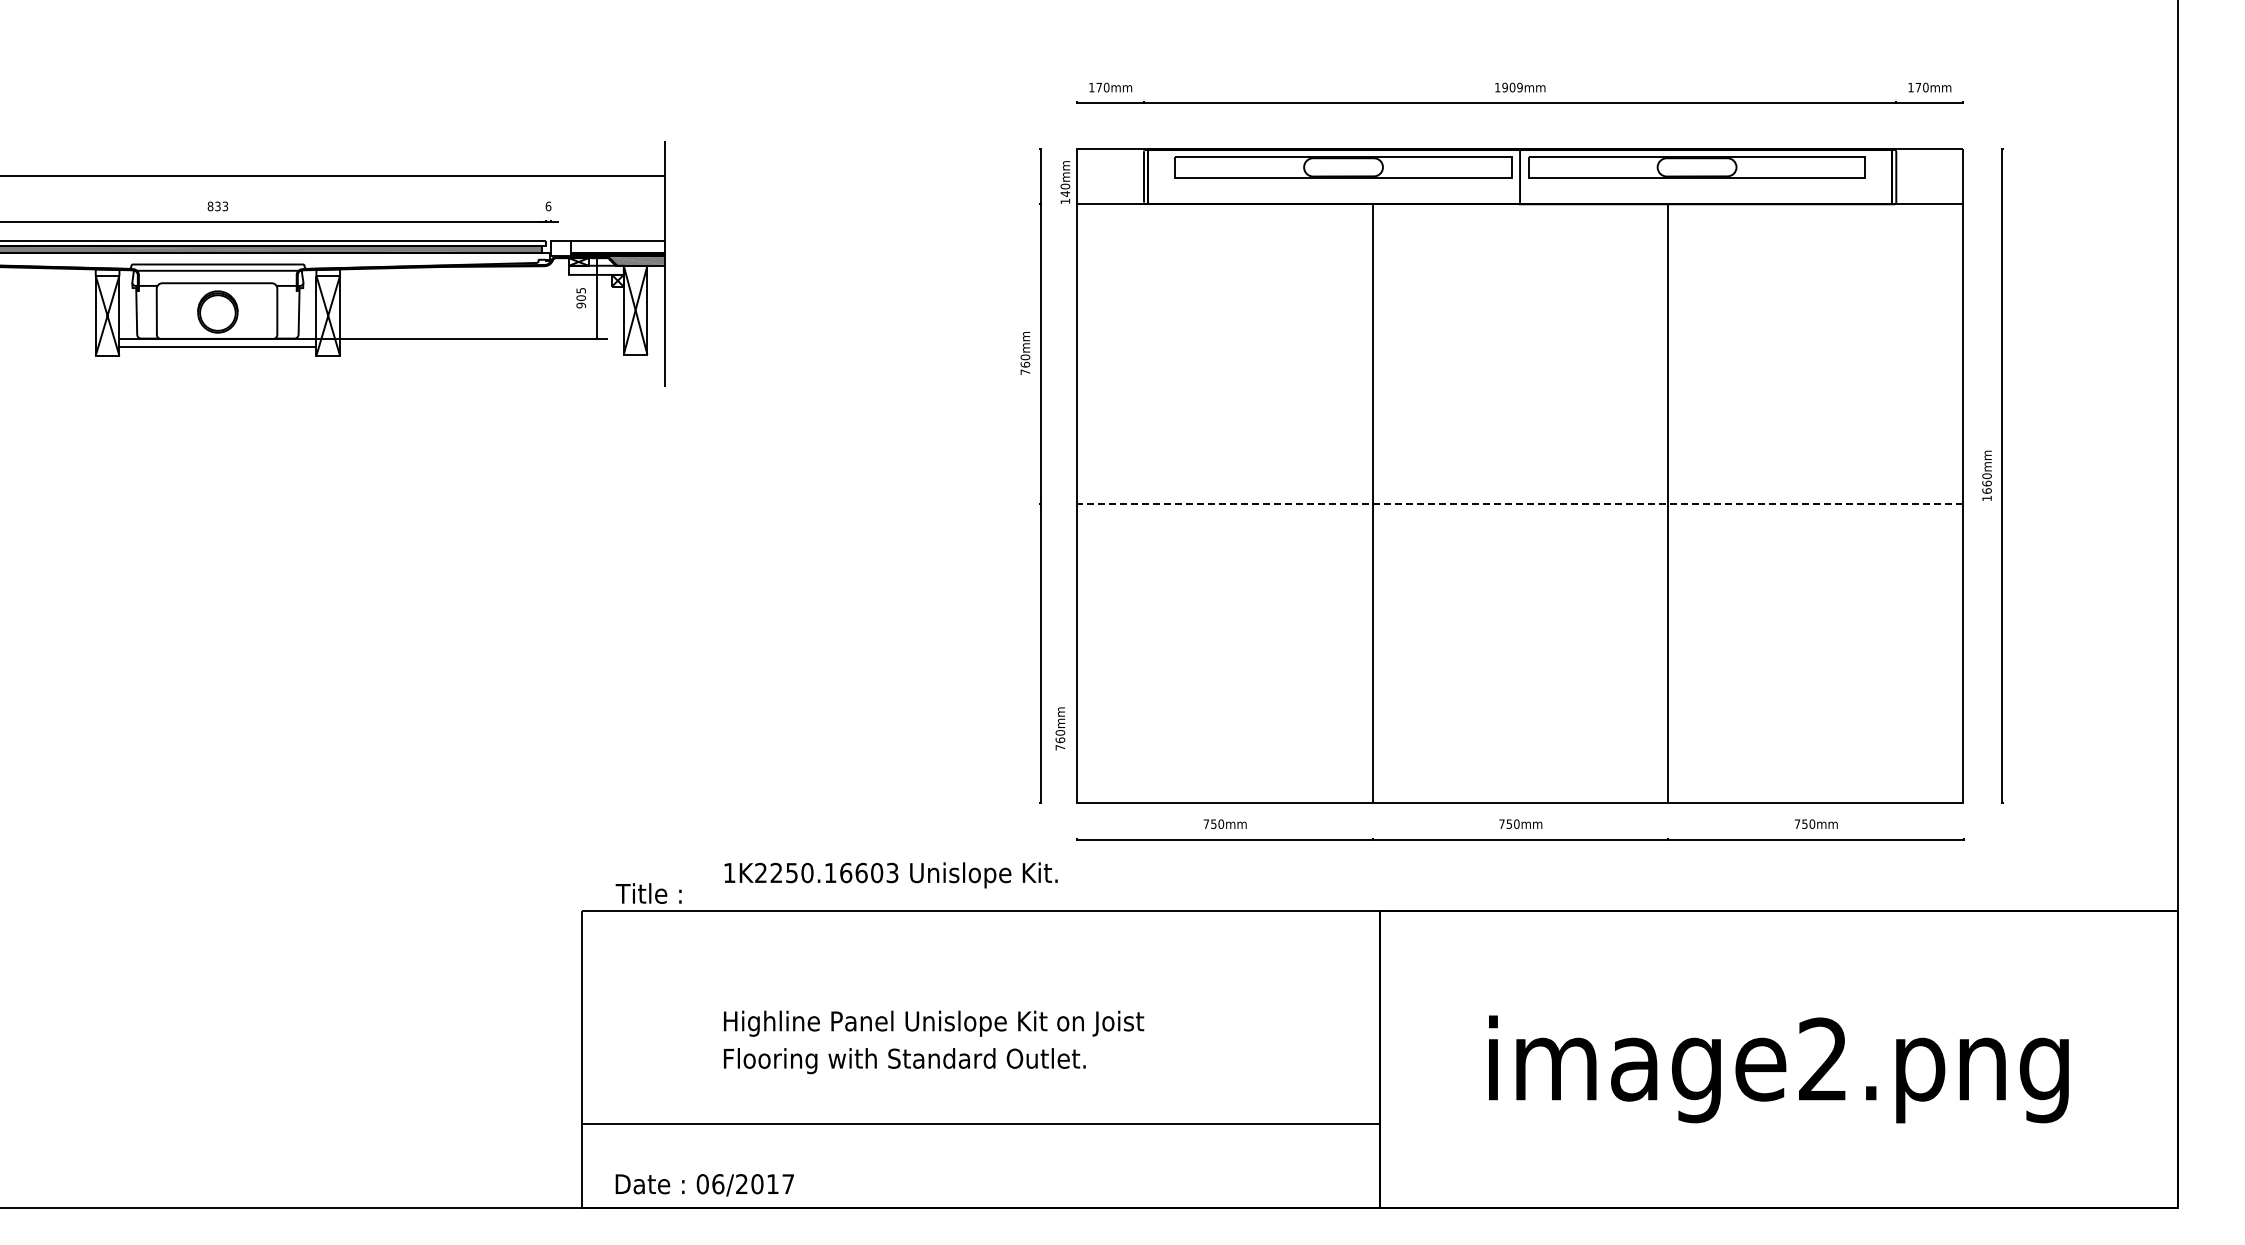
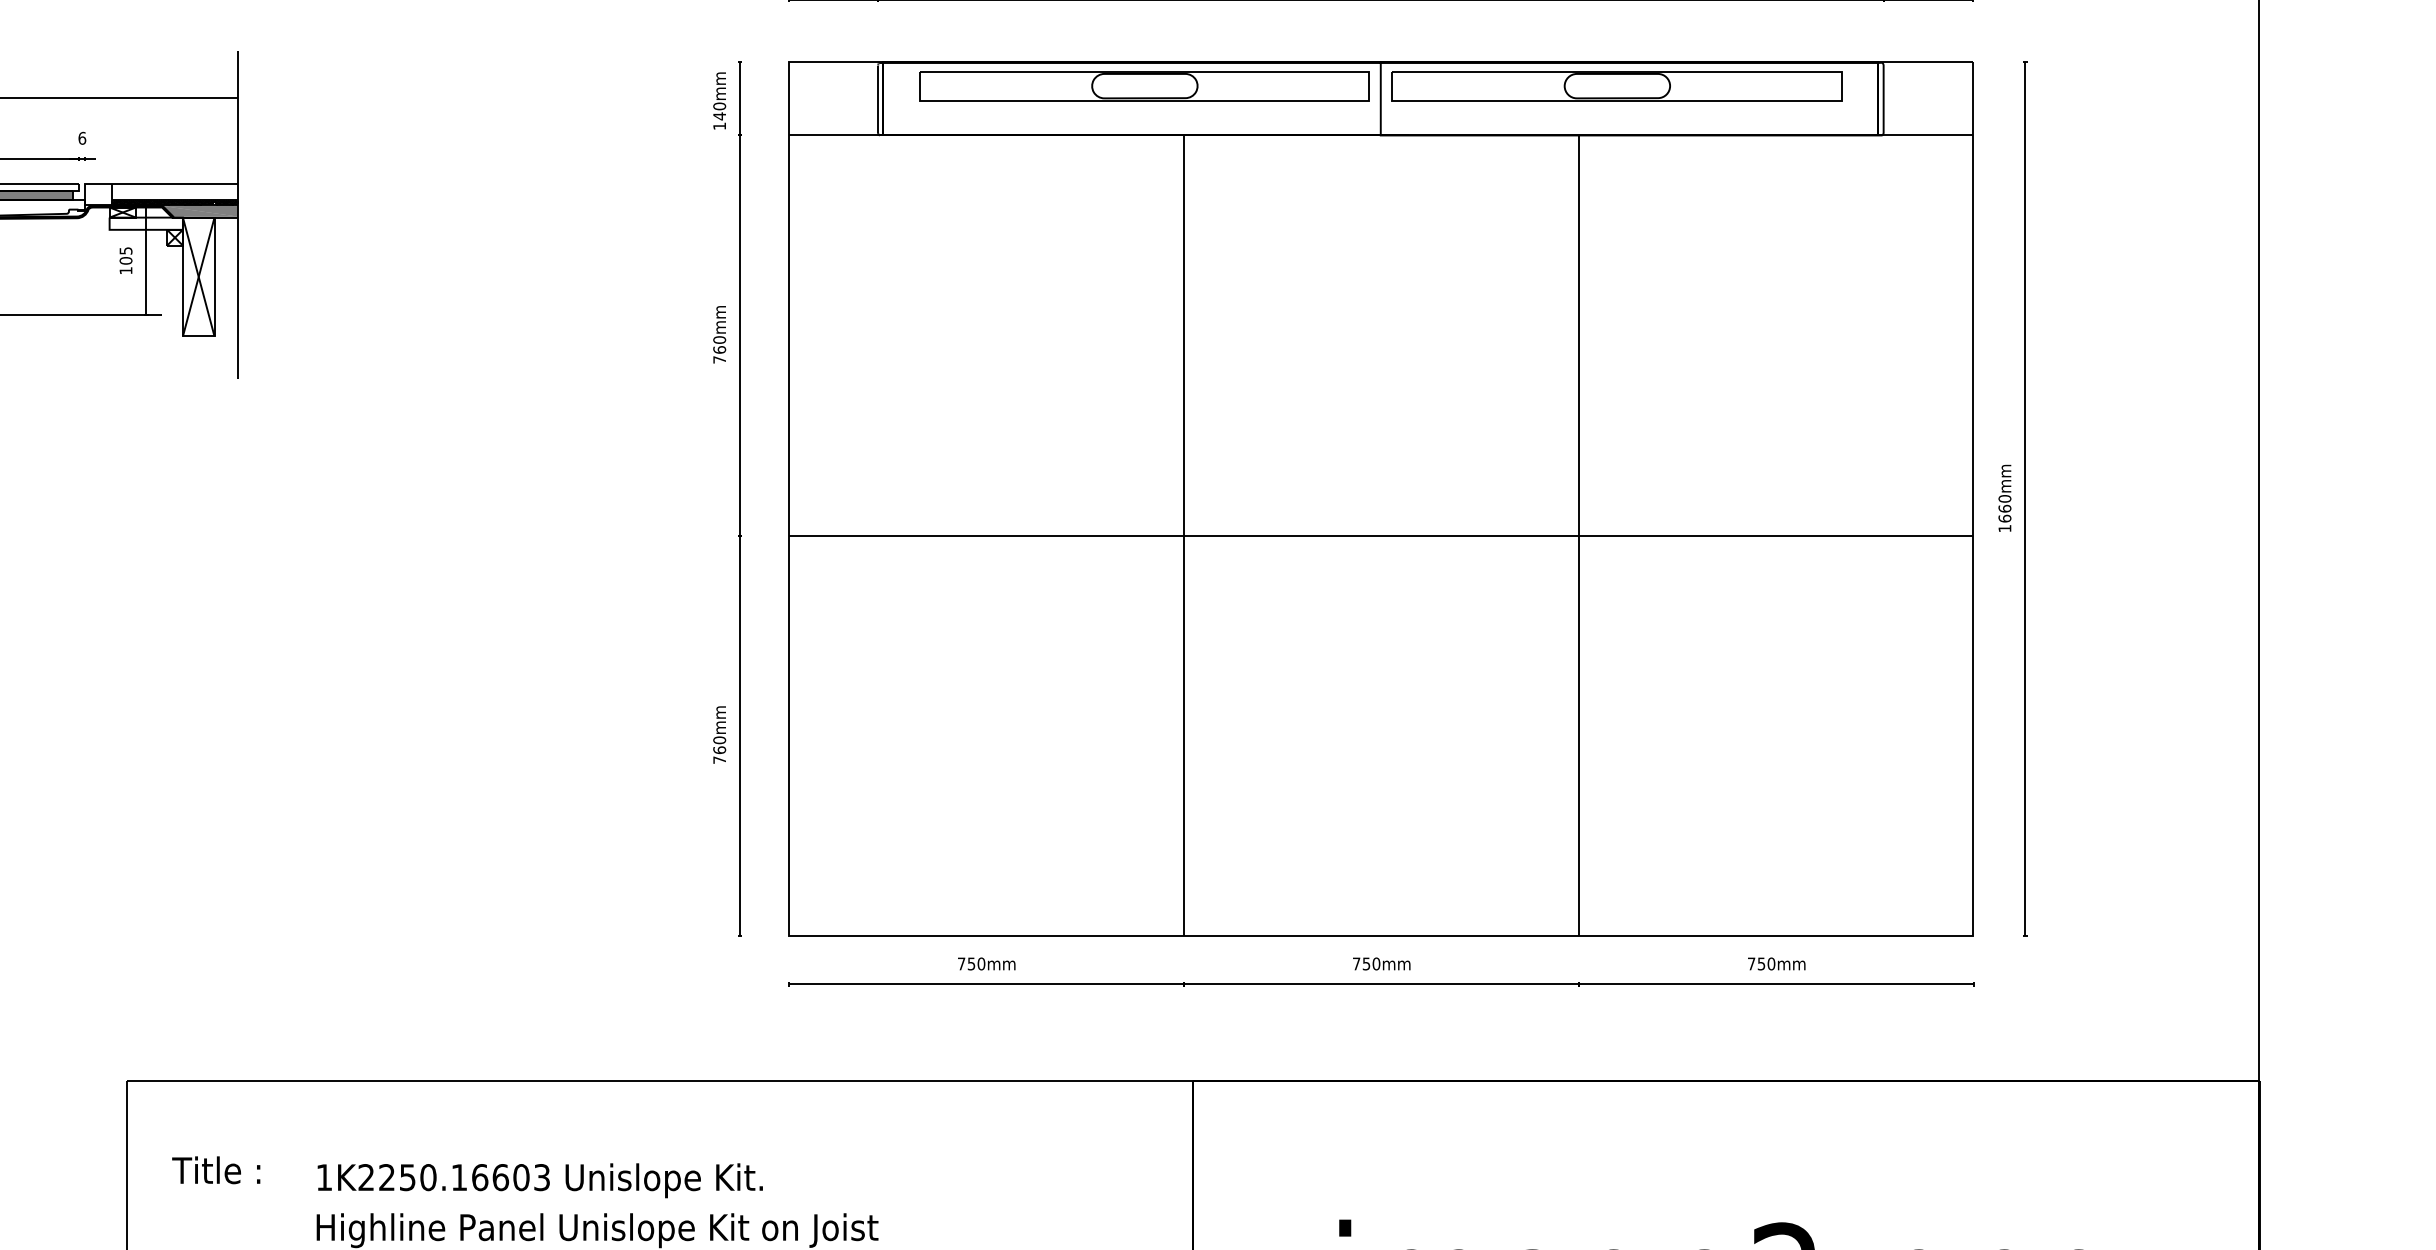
text: (1065, 182) -> (719, 100), moved
text: (581, 305) -> (126, 270), 905 -> 105
line: (1519, 503) -> (1380, 535), dashed -> solid
text: (1060, 728) -> (719, 734), moved
text: (890, 875) -> (539, 1180), moved
text: (648, 893) -> (215, 1170), moved

